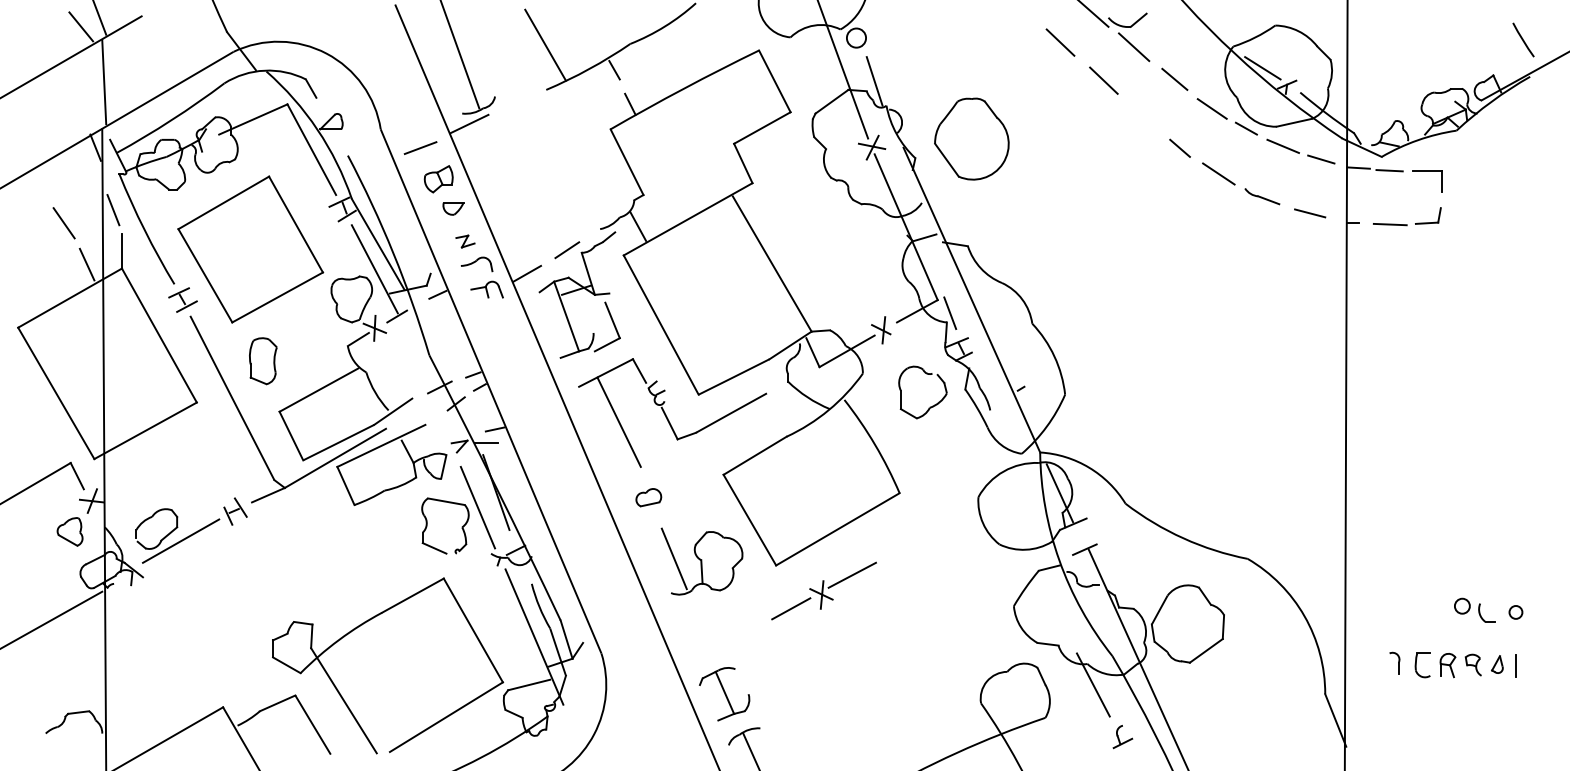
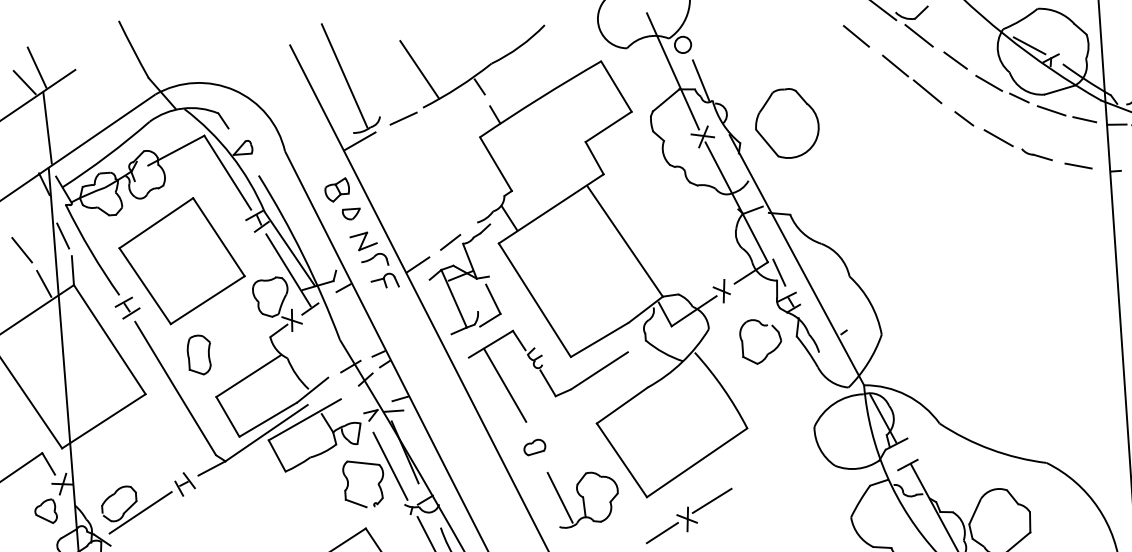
line: (1139, 113) -> (927, 91), added
line: (420, 147) -> (403, 118), moved
part: (465, 241) -> (363, 241), size x1.67

